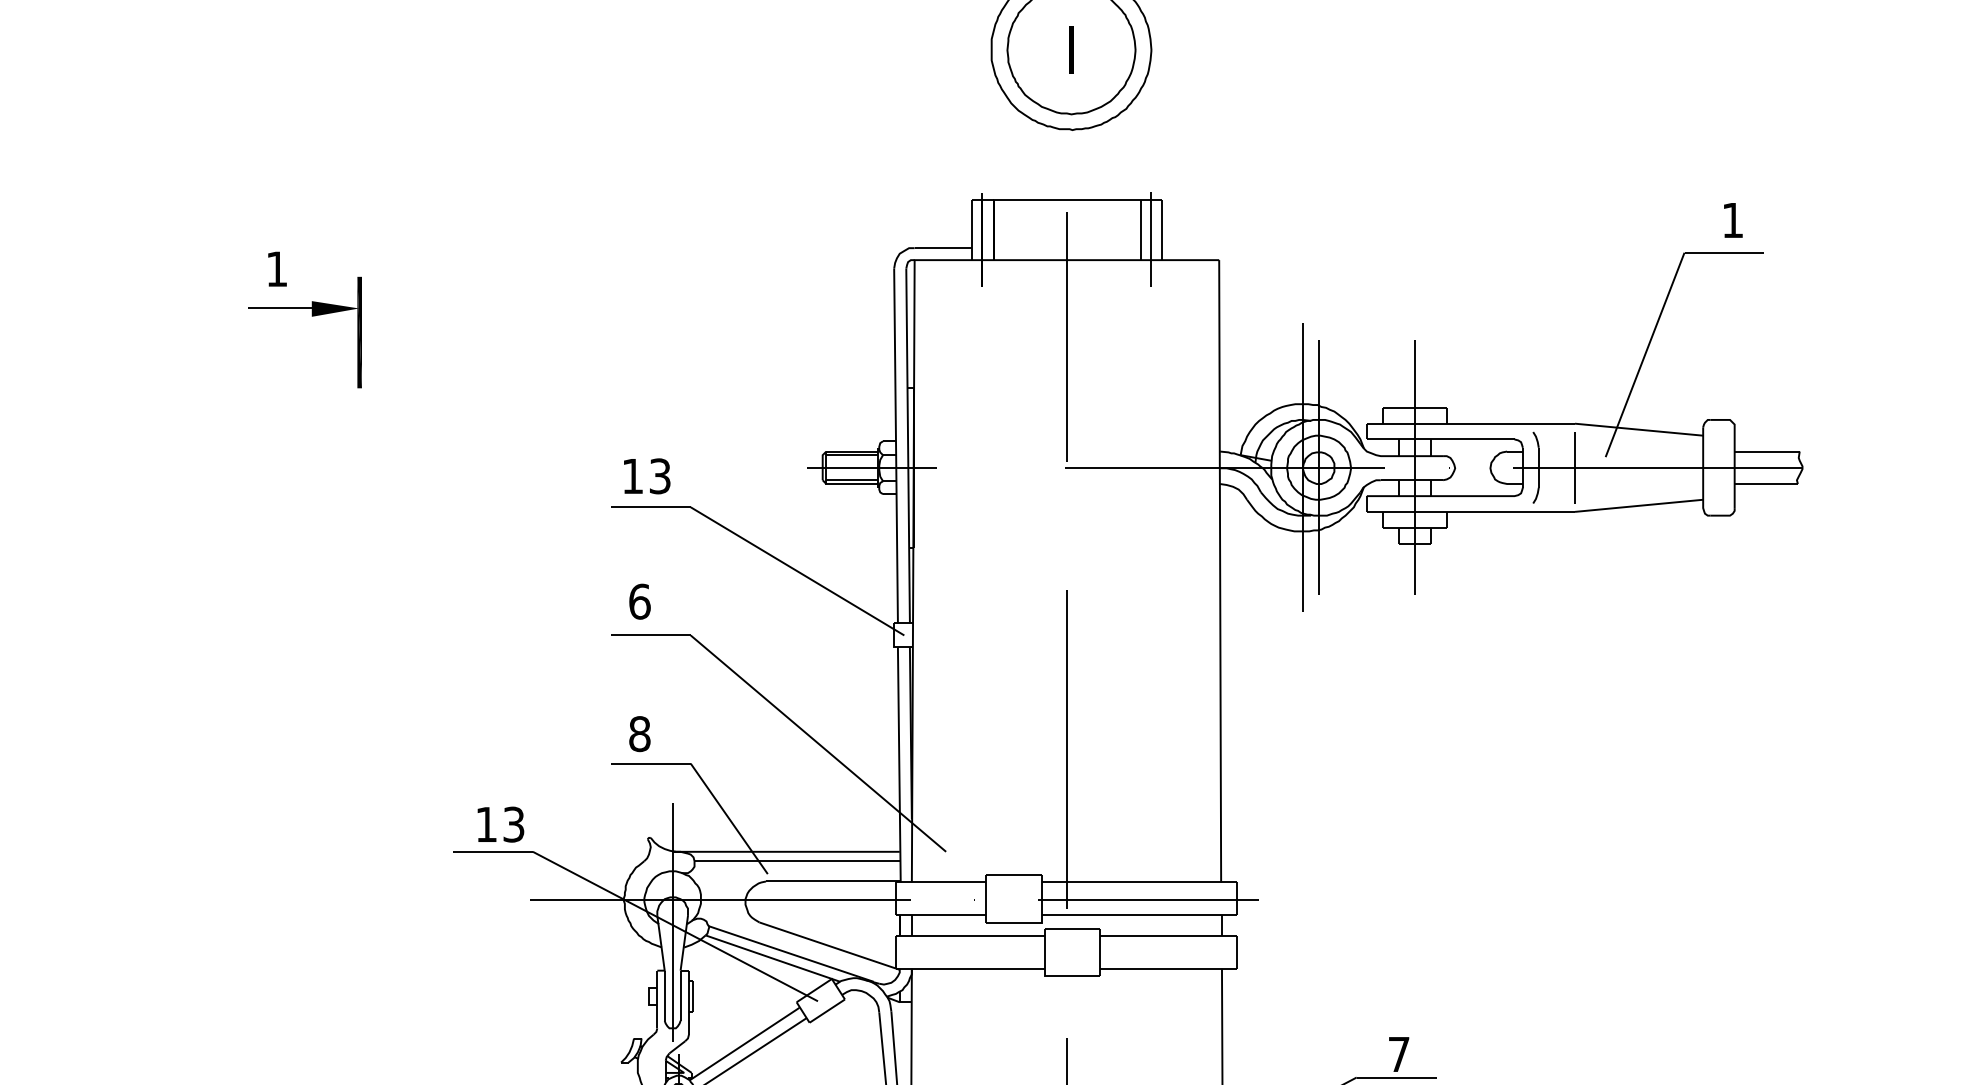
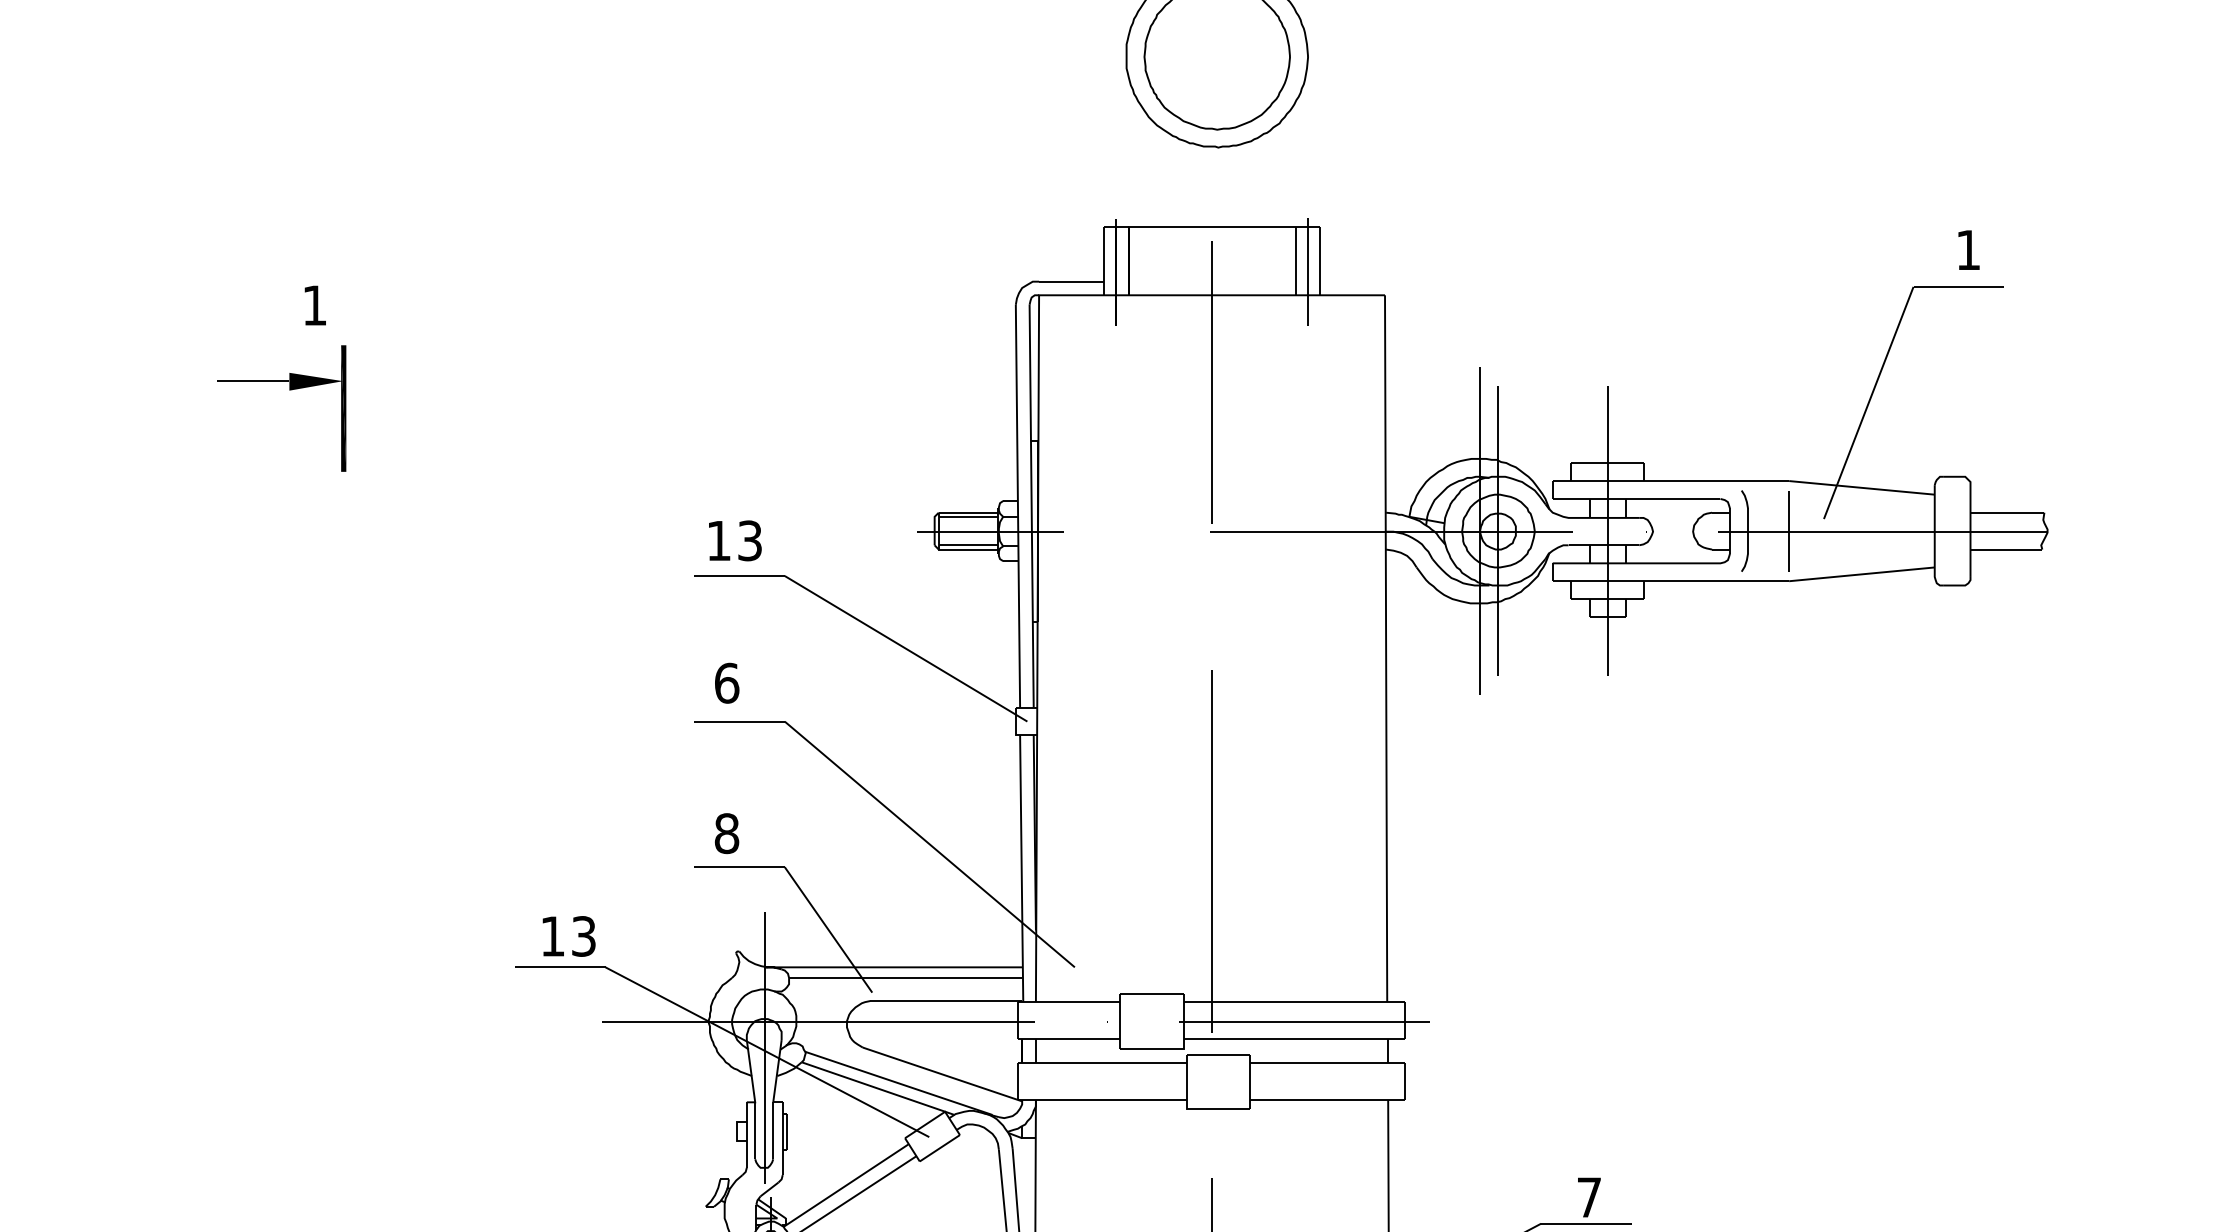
fill: (1071, 49) -> (1217, 56), removed
part: (311, 316) -> (289, 390), moved

